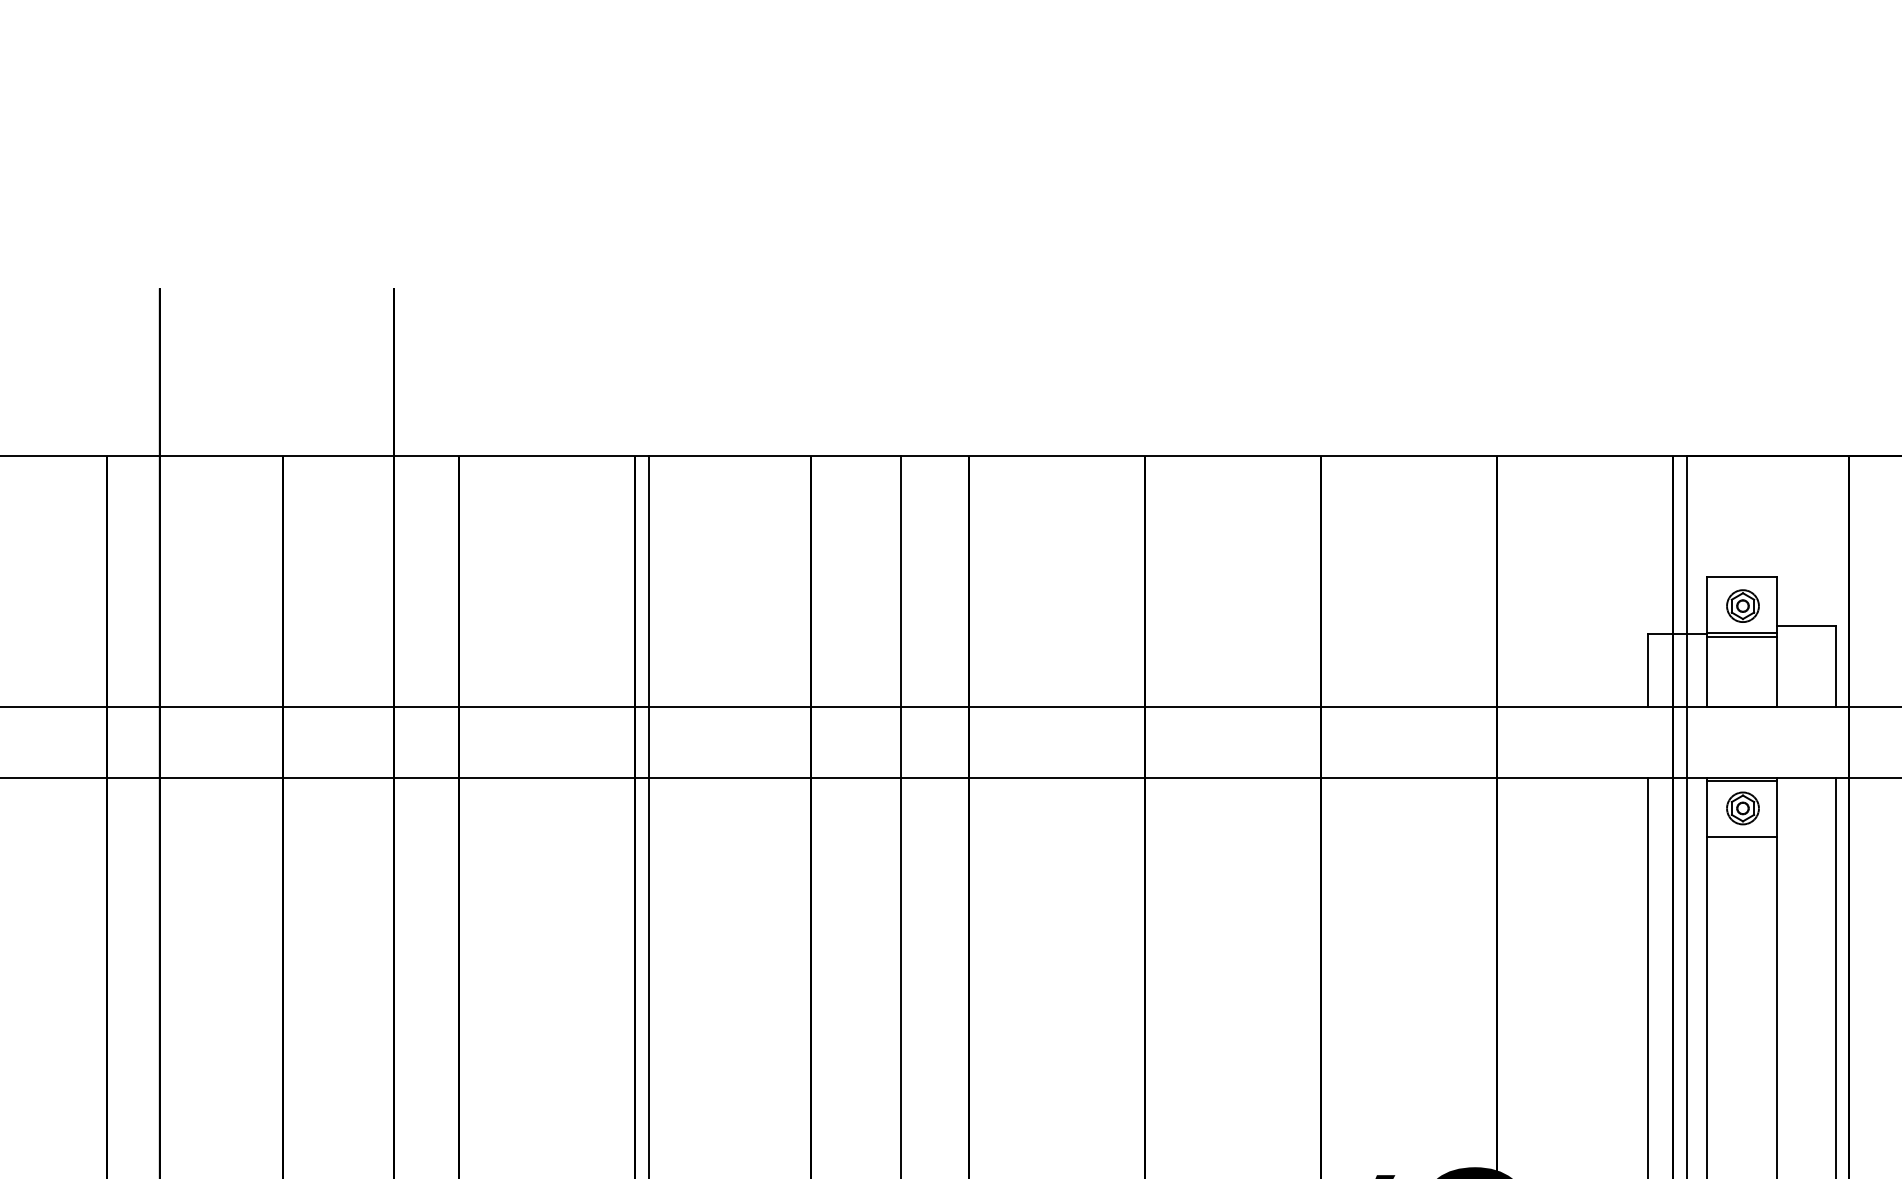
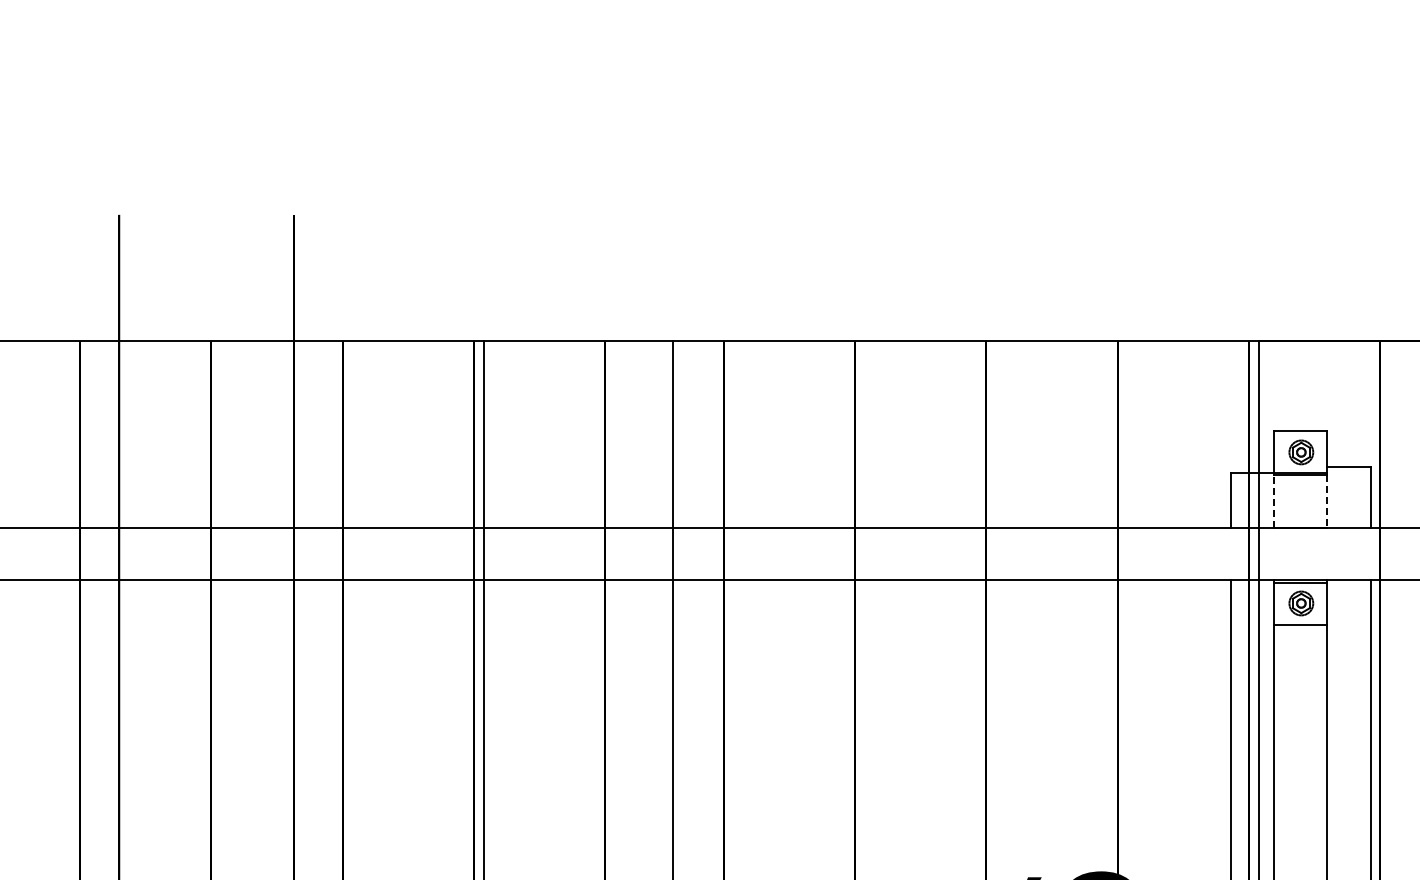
line: (1707, 671) -> (1274, 501), solid -> dashed
line: (1776, 673) -> (1326, 502), solid -> dashed

